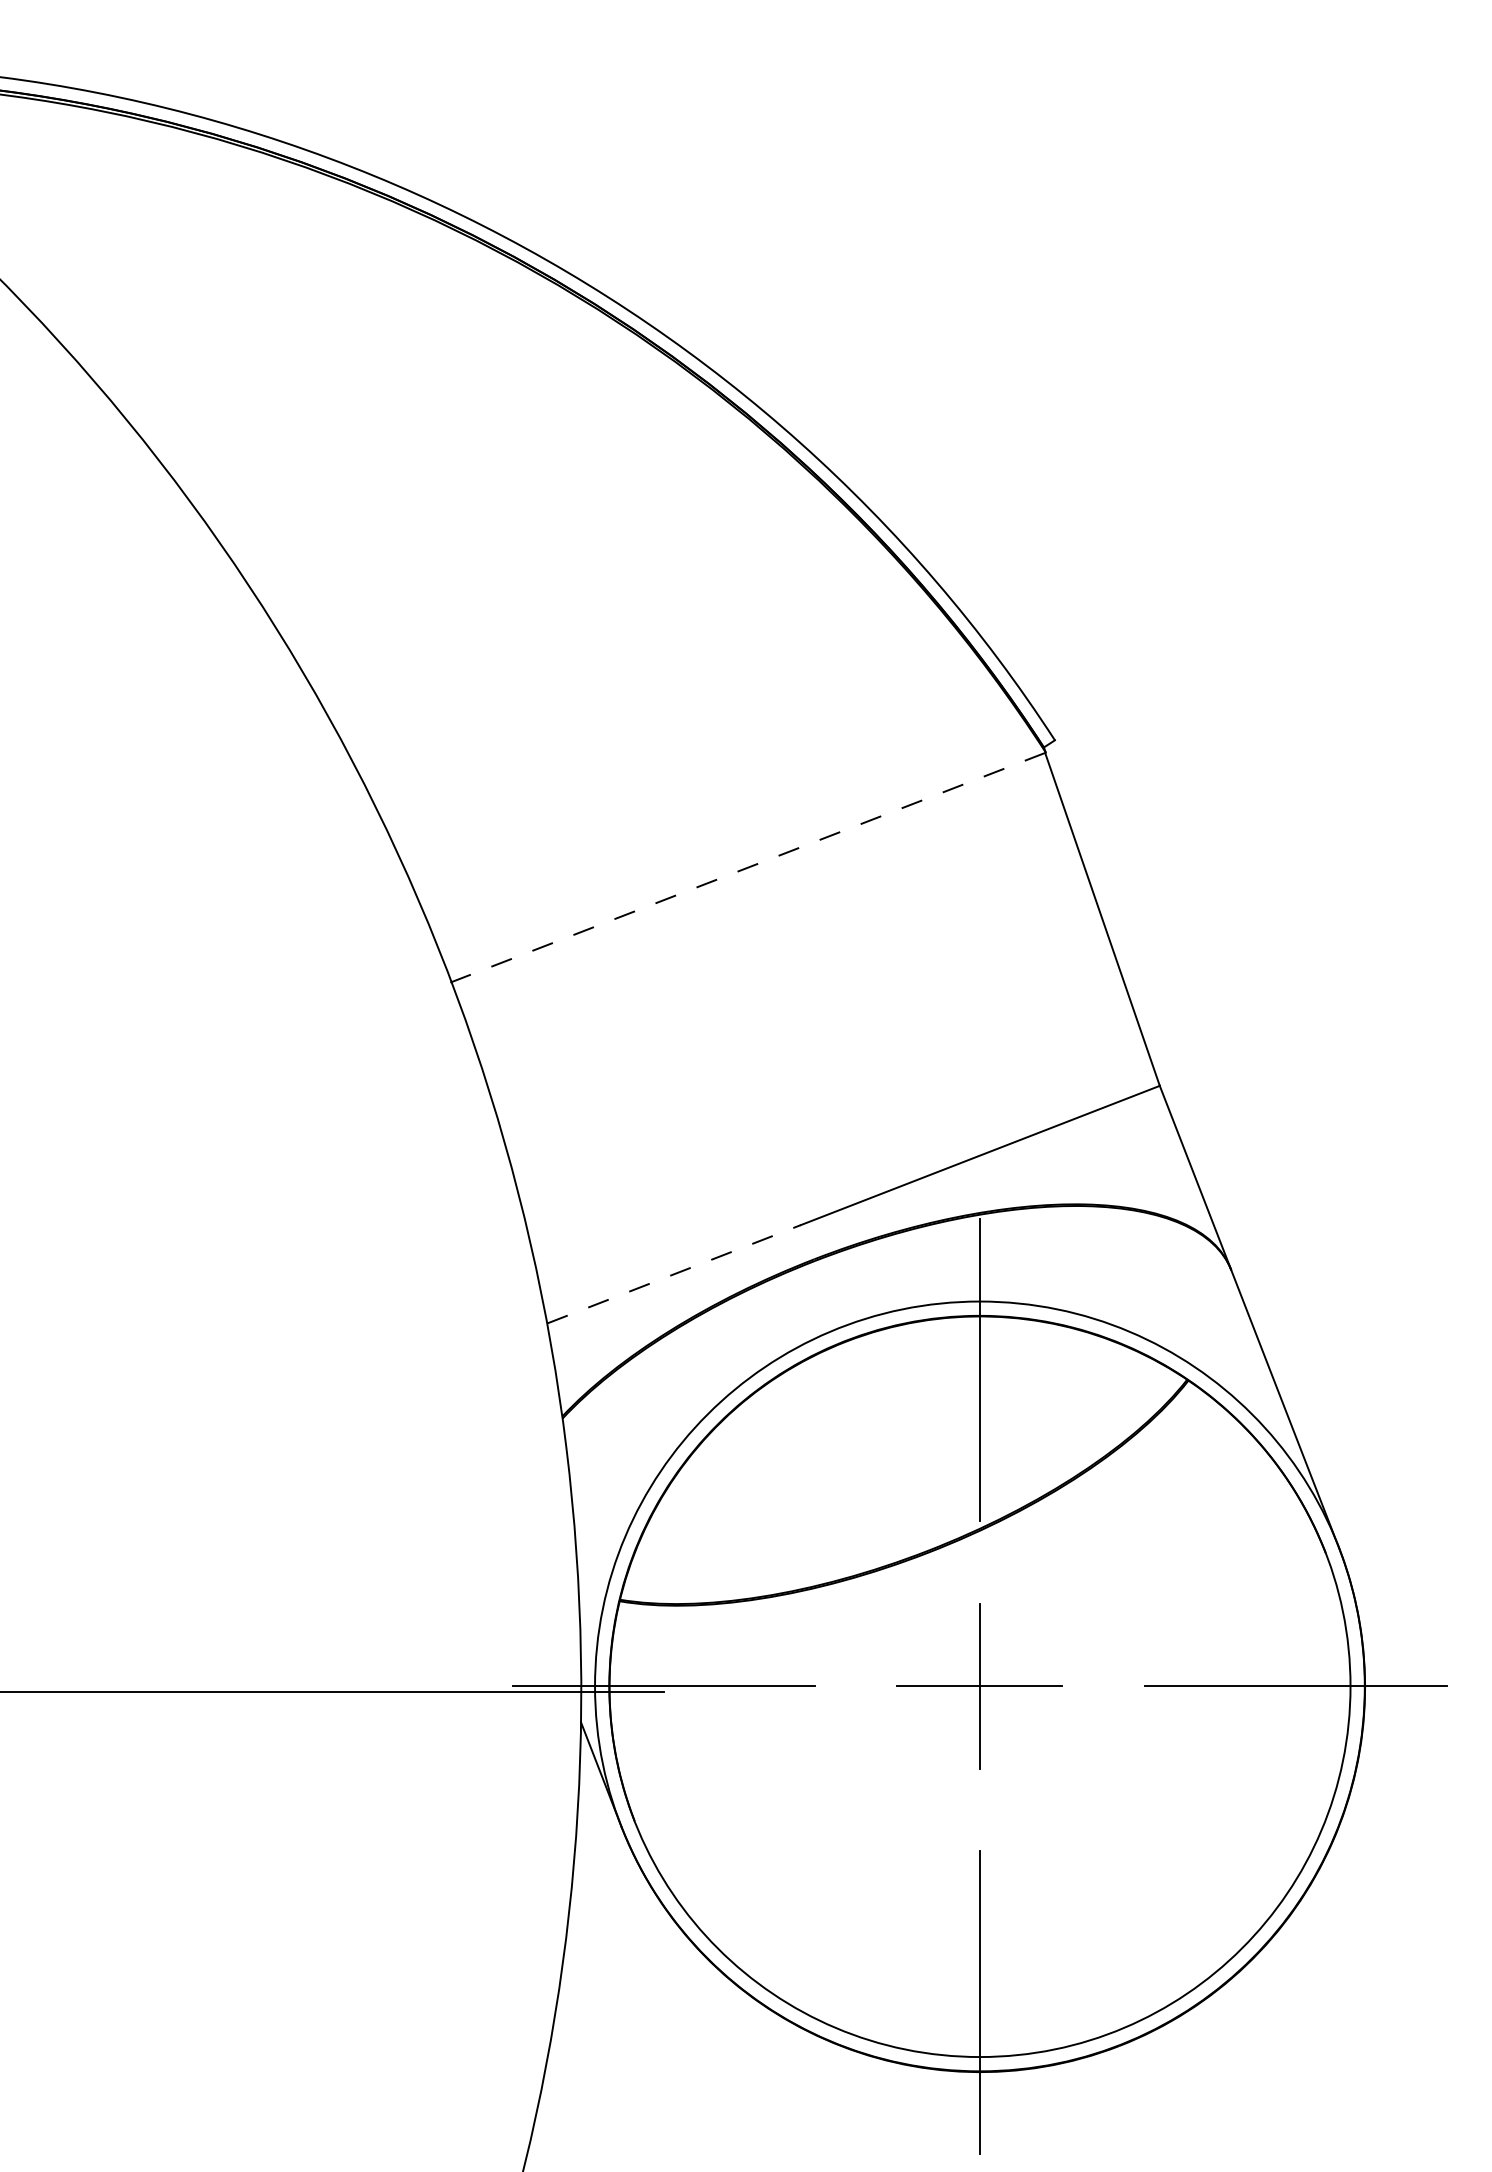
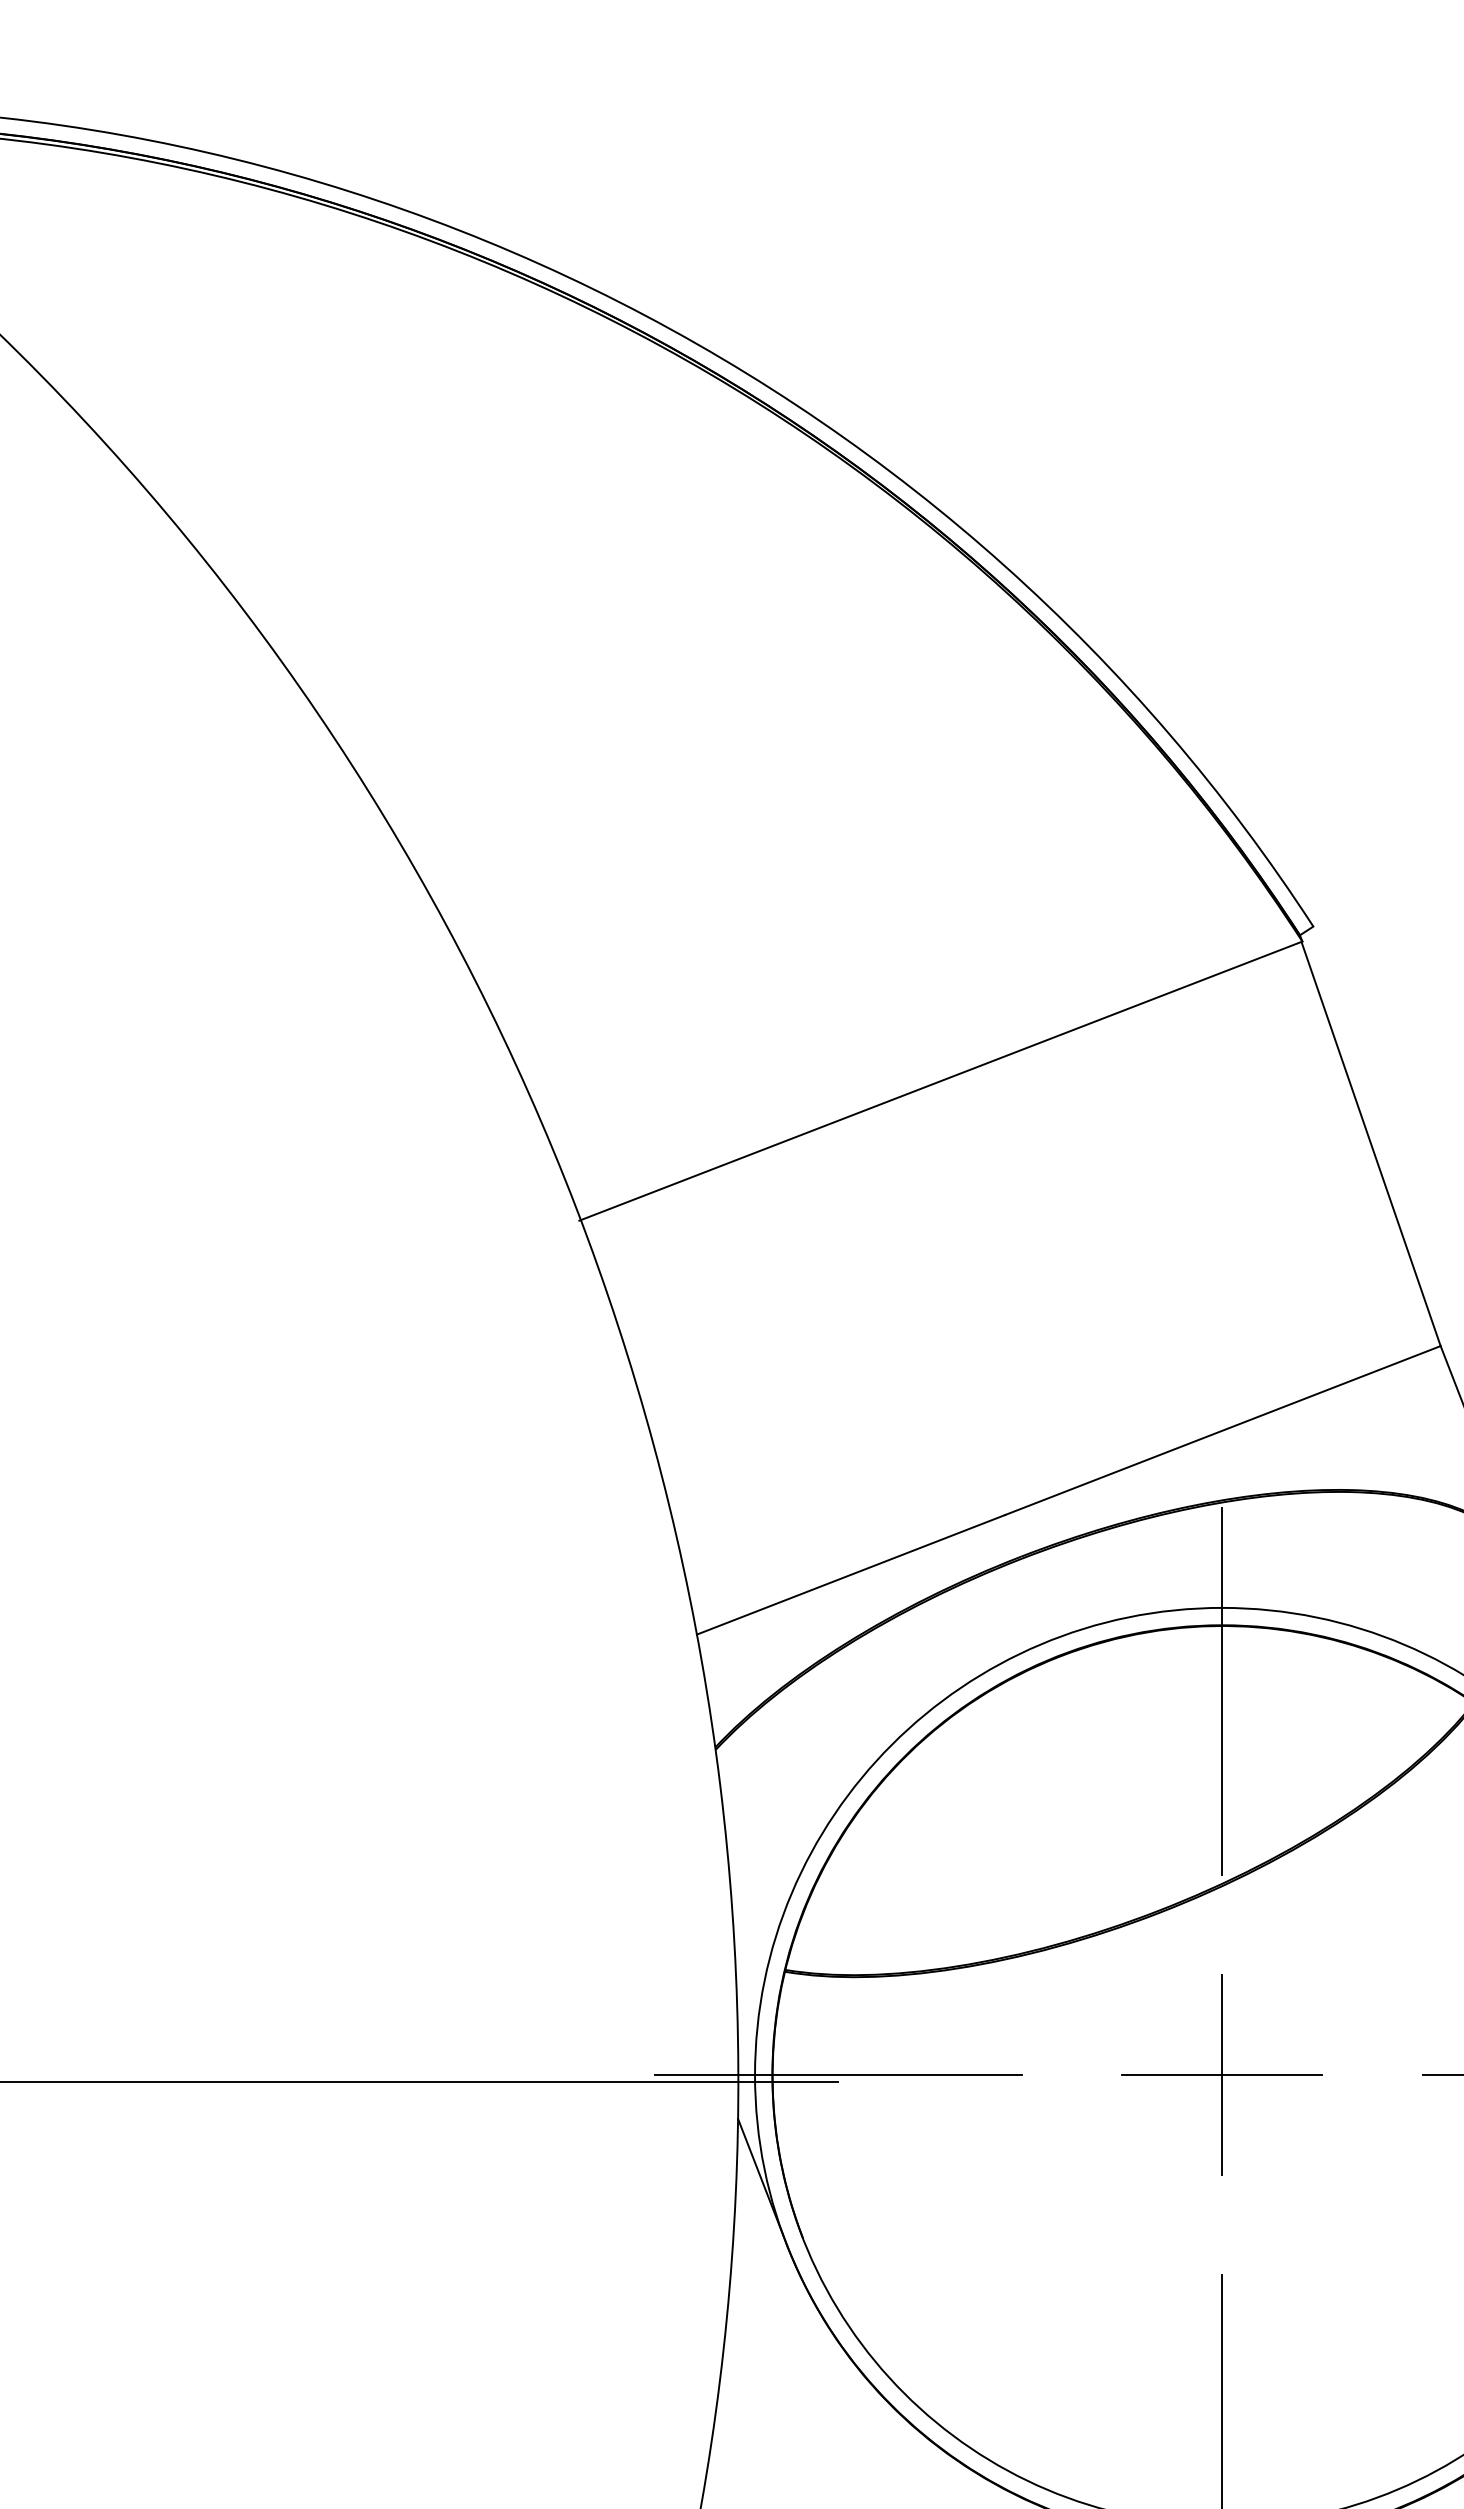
line: (748, 867) -> (941, 1080), dashed -> solid
line: (674, 1274) -> (851, 1575), dashed -> solid

